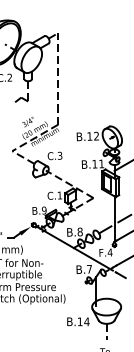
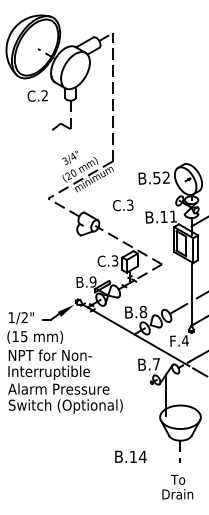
text: (89, 136) -> (156, 178), B.12 -> B.52
text: (55, 156) -> (123, 205), moved
text: (59, 195) -> (114, 260), C.1 -> C.3
text: (78, 321) -> (130, 456), moved

